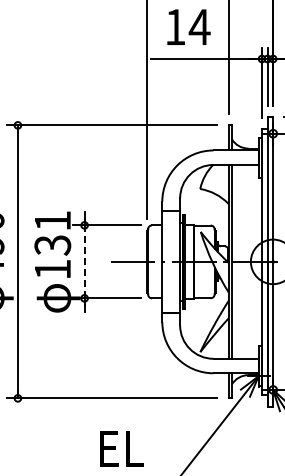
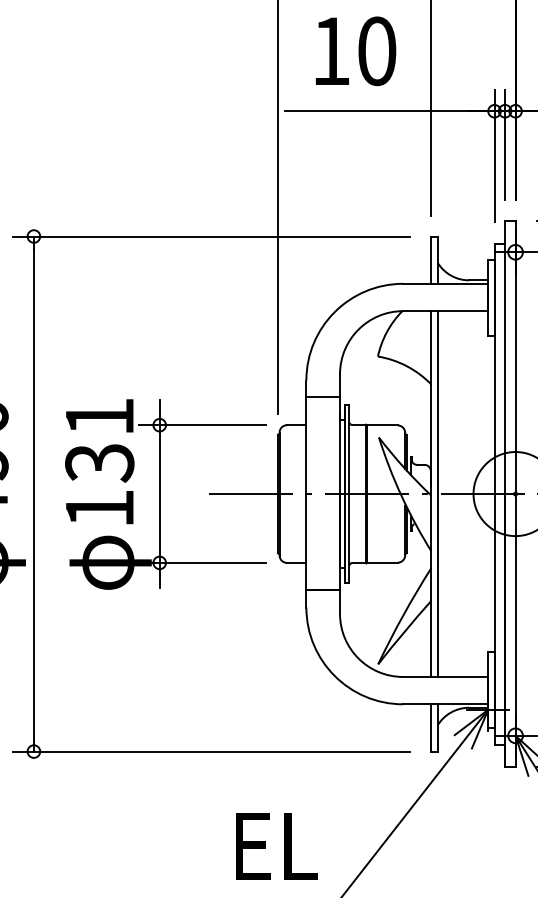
text: (199, 26) -> (376, 49), 14 -> 10
line: (84, 262) -> (159, 495), dashed -> solid
text: (121, 448) -> (276, 846), moved

